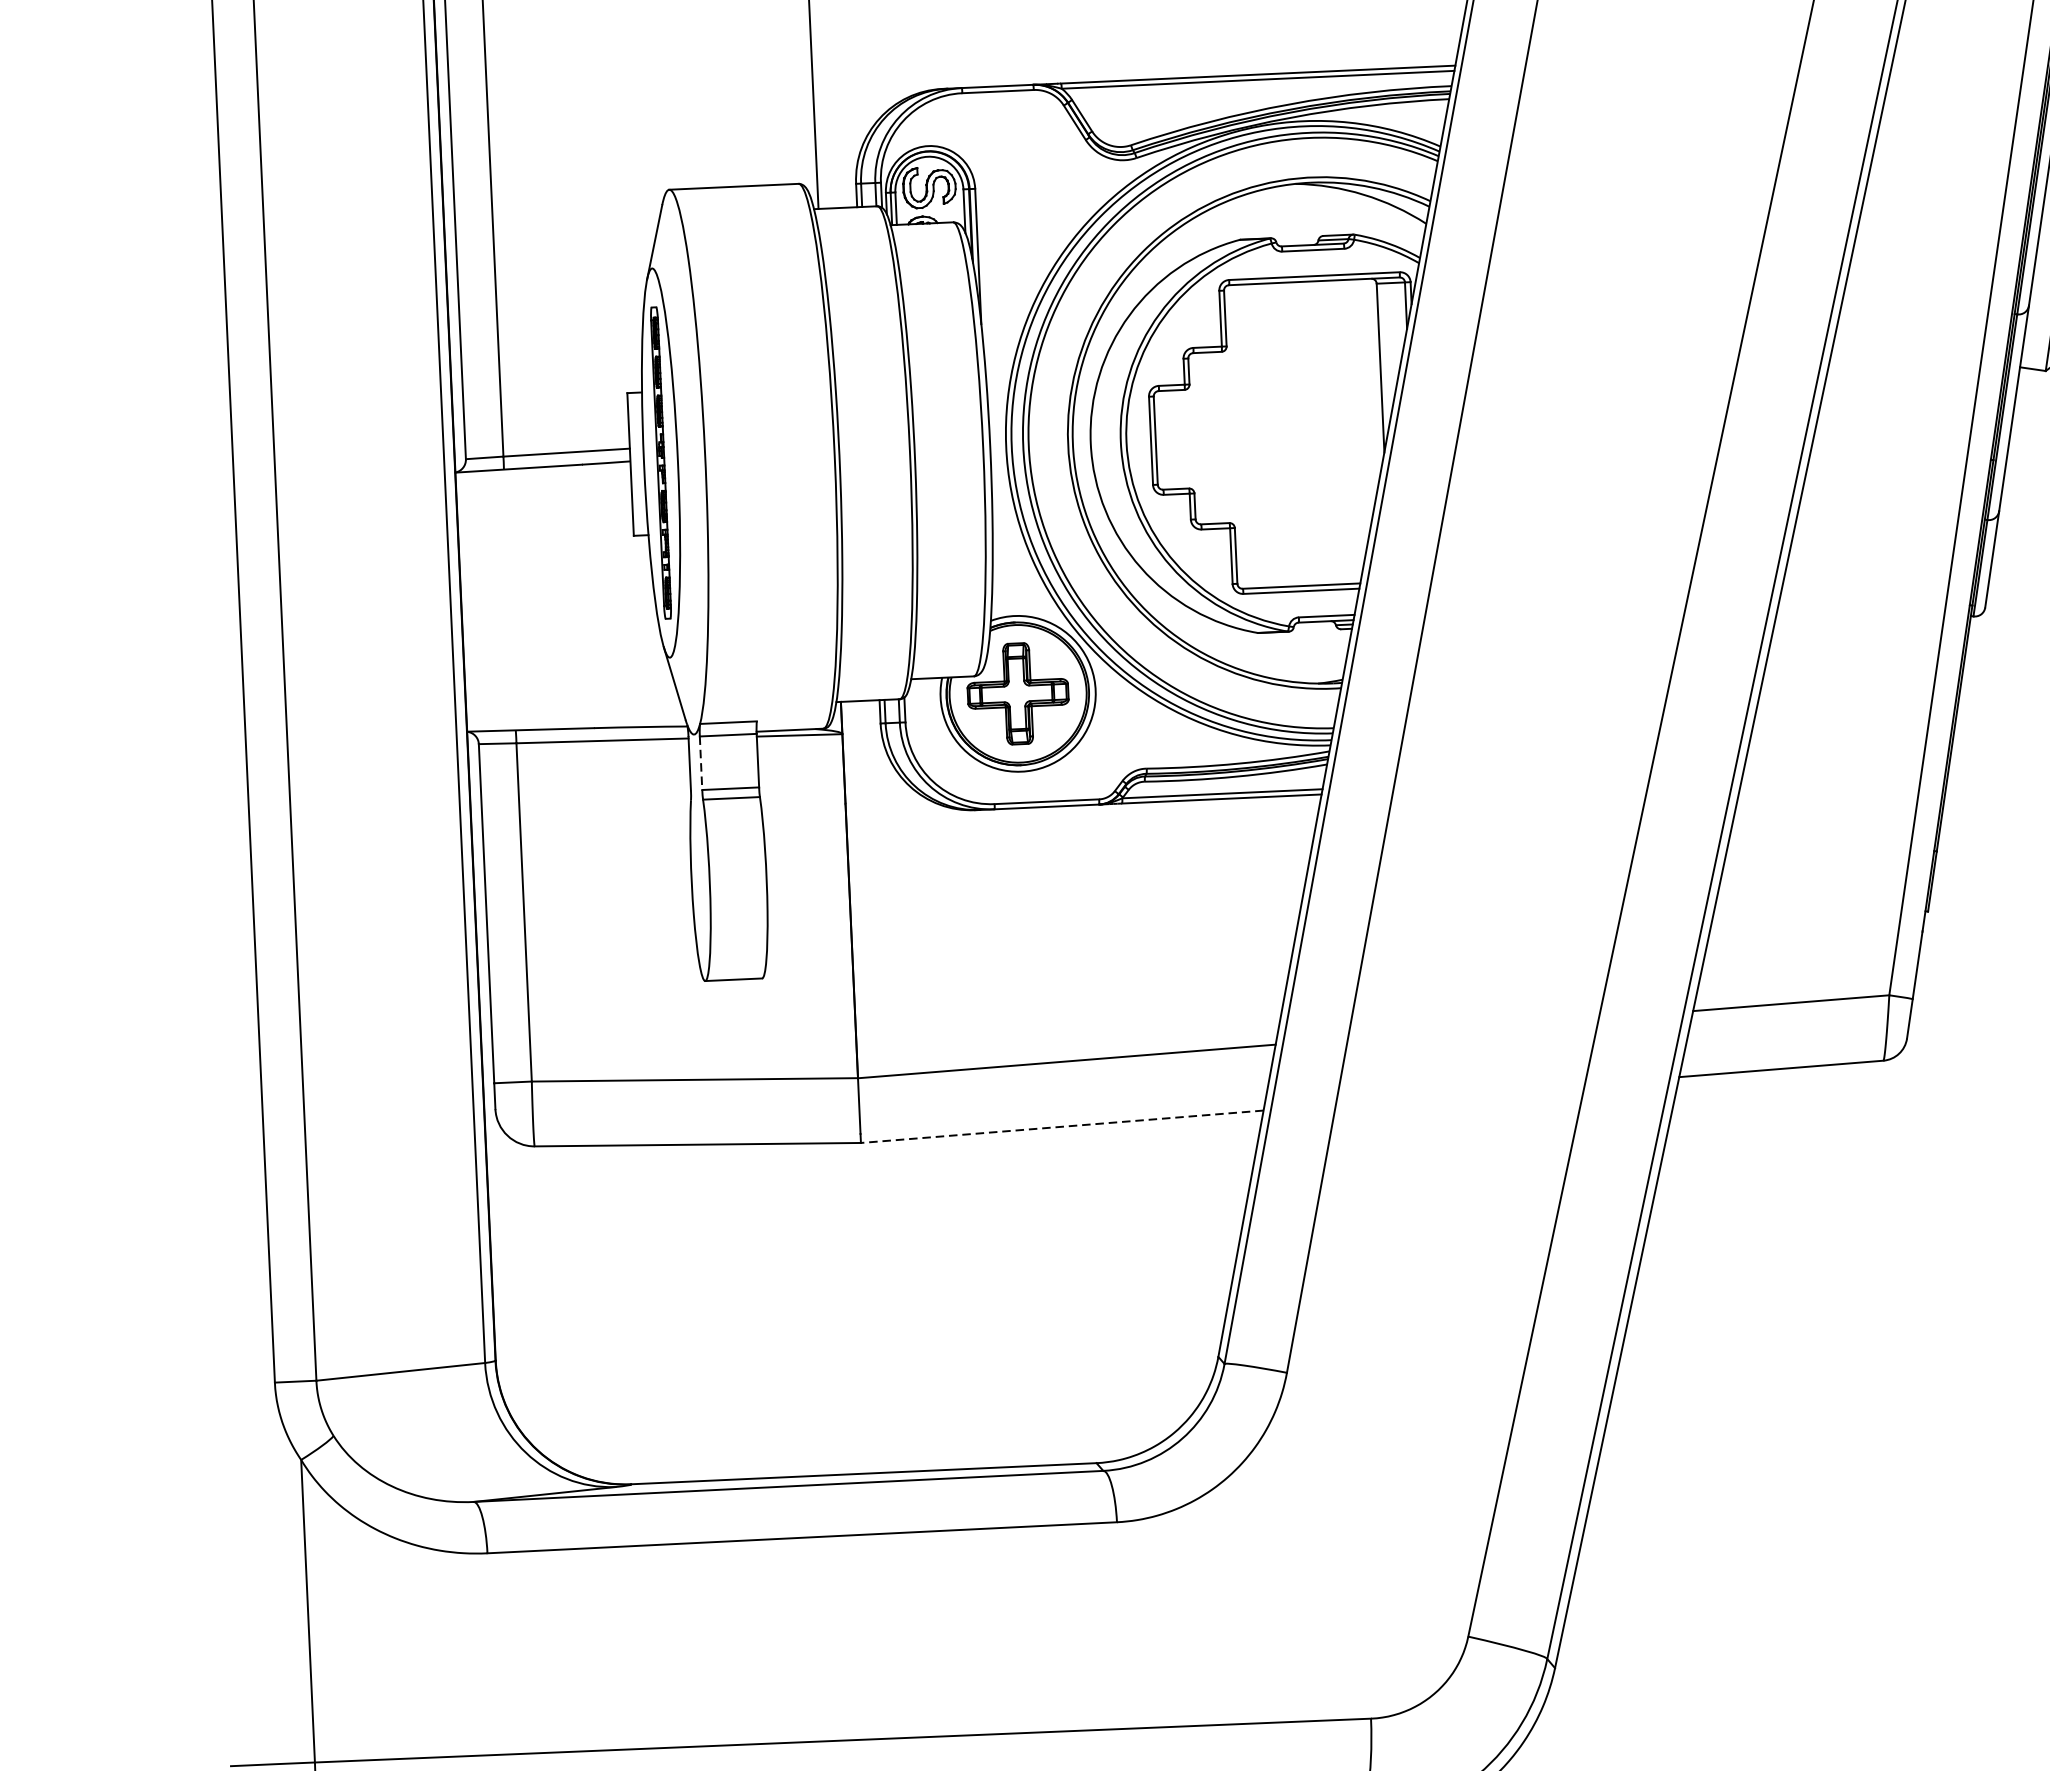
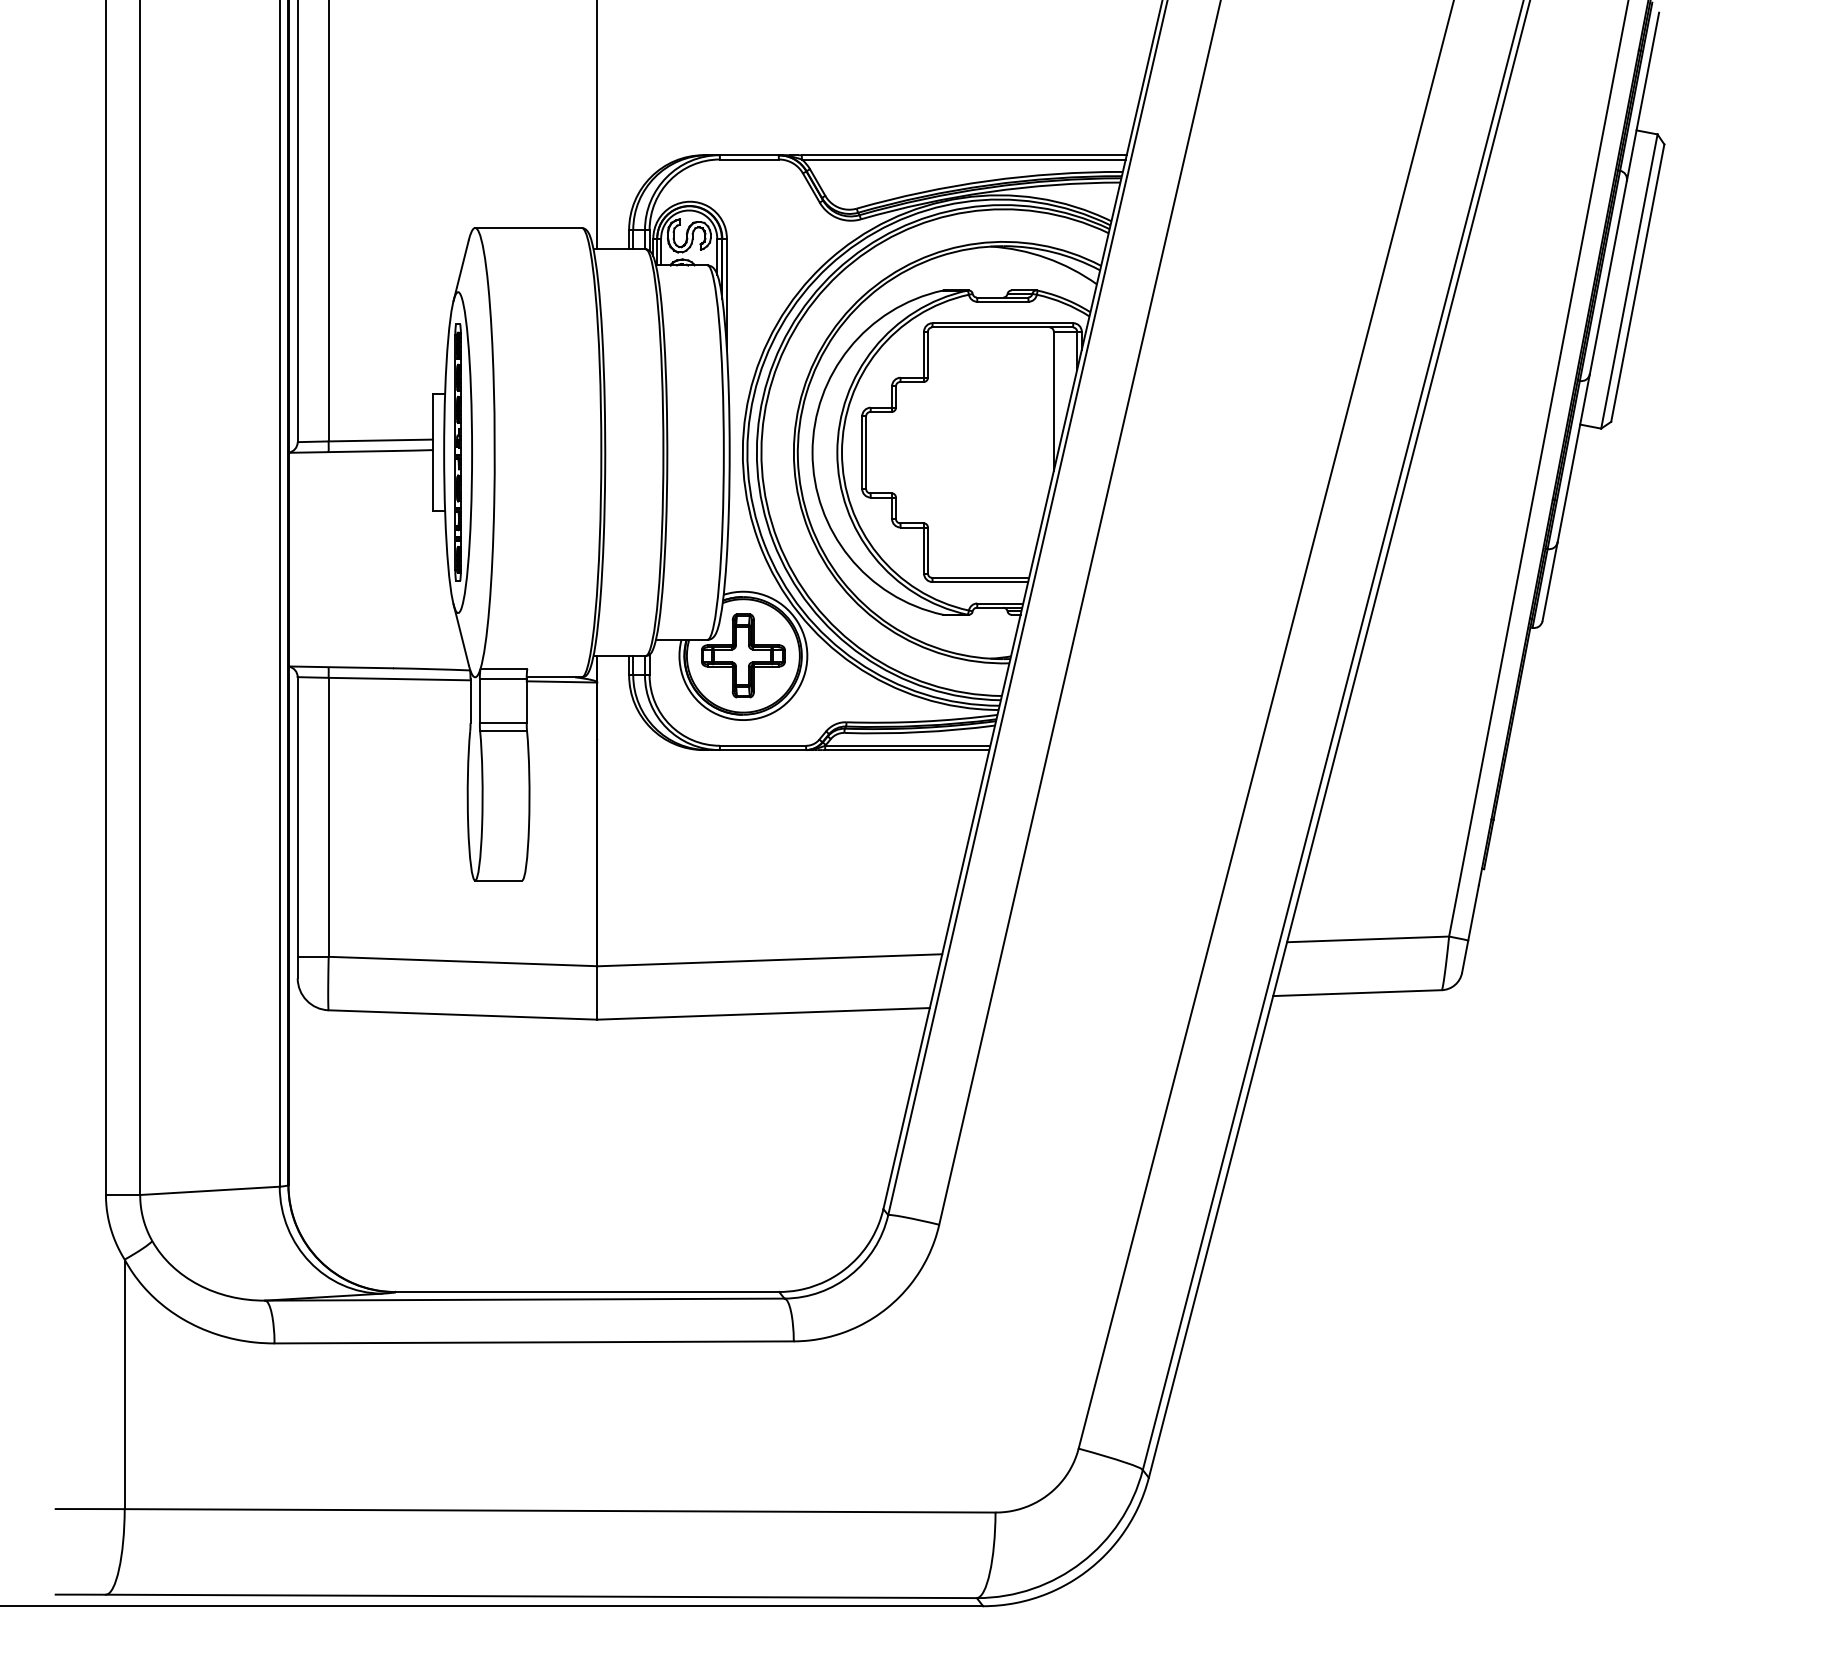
line: (700, 763) -> (479, 701), dashed -> solid
line: (1062, 1126) -> (763, 1013), dashed -> solid

